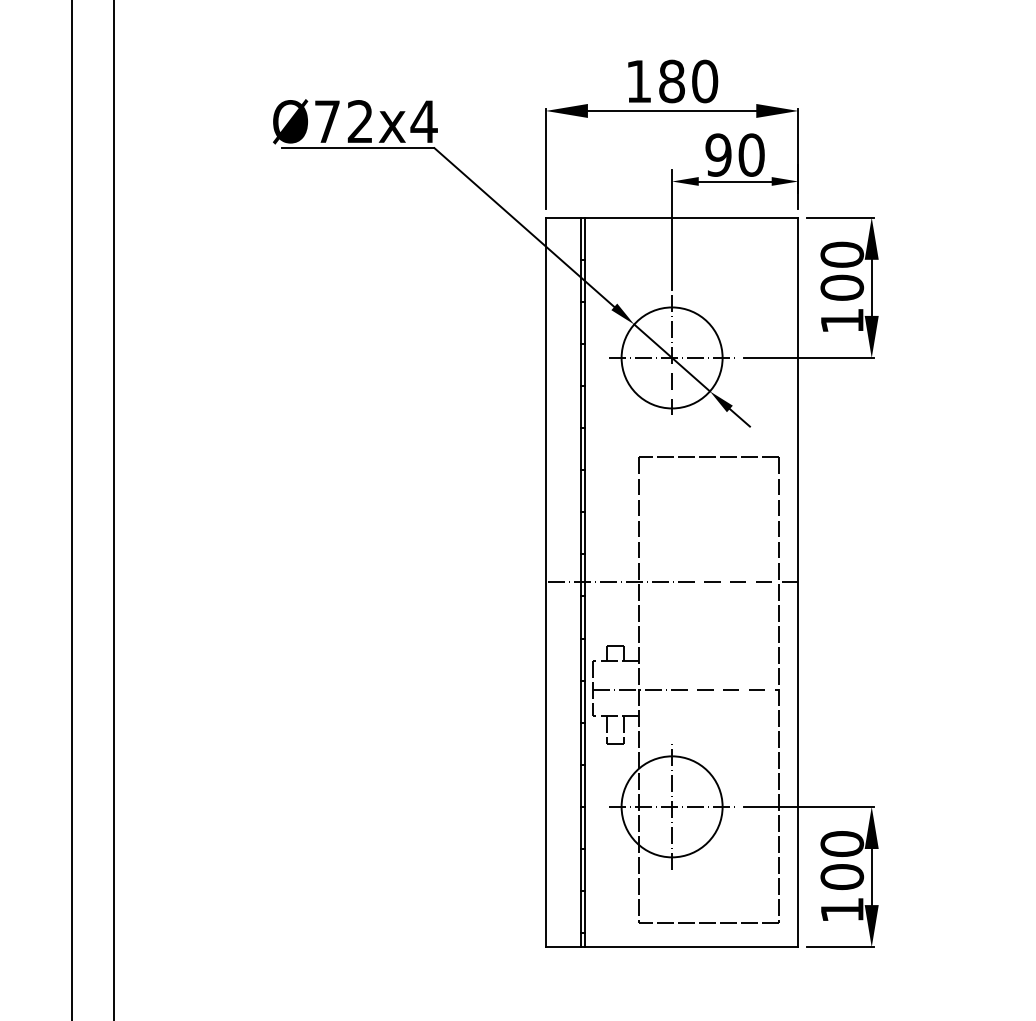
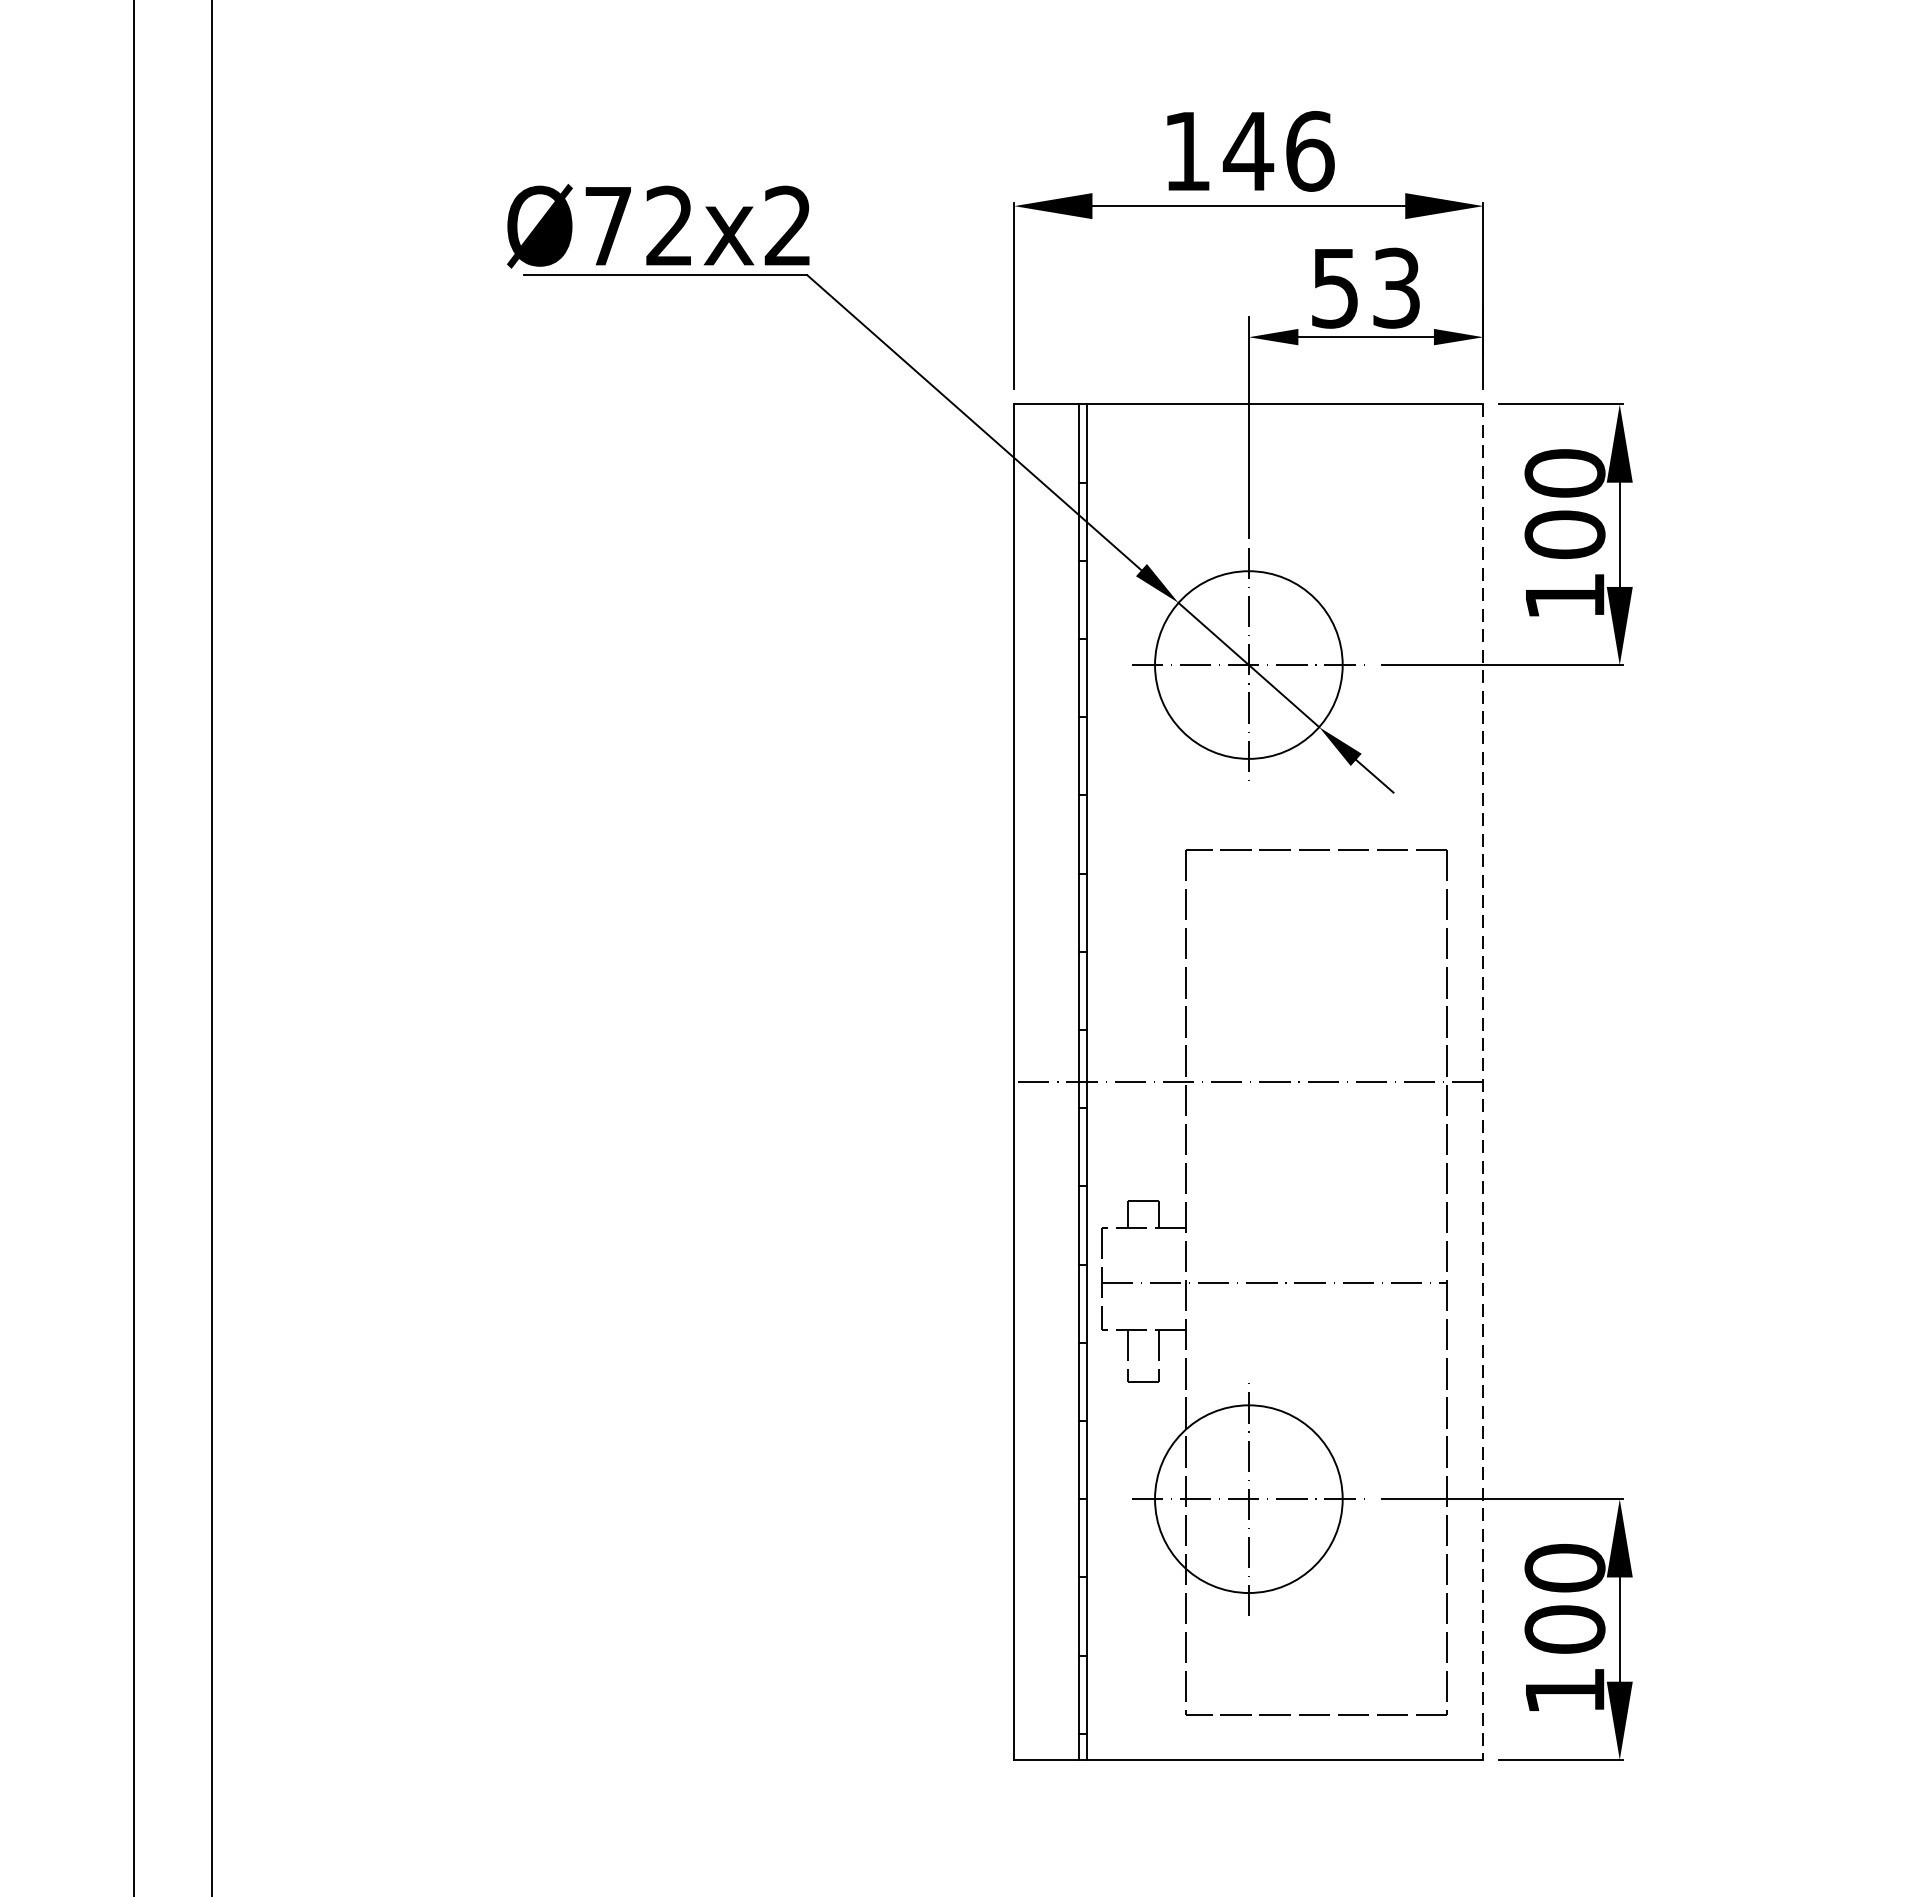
text: (688, 81) -> (1279, 151), 180 -> 146
text: (423, 121) -> (786, 225), Ø72x4 -> Ø72x2
text: (734, 154) -> (1364, 287), 90 -> 53
line: (798, 582) -> (1483, 1082), solid -> dashed

